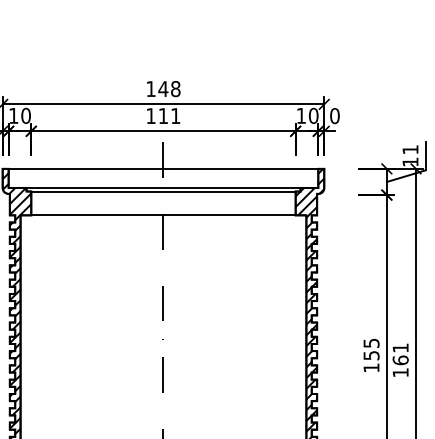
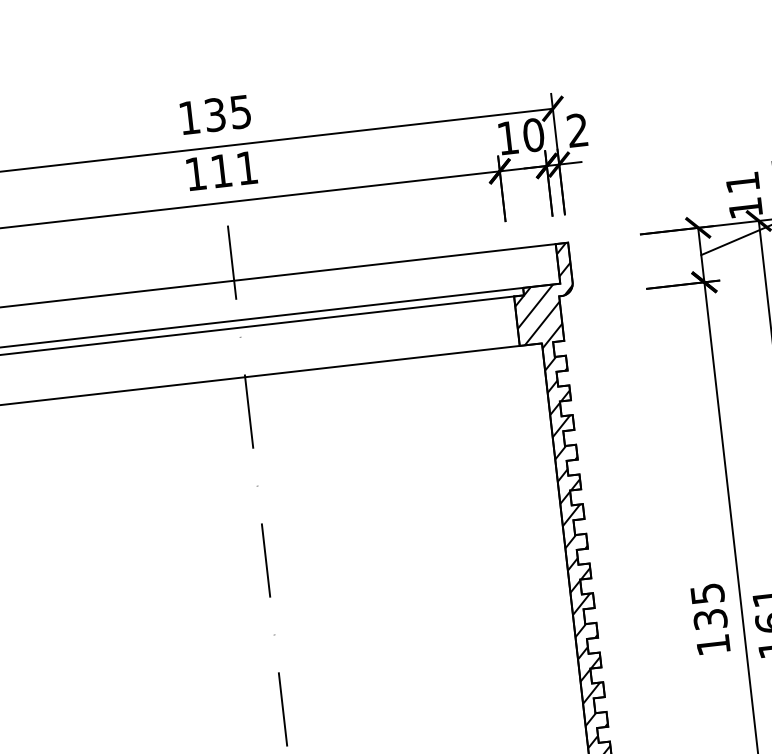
text: (169, 89) -> (227, 114), 148 -> 135
text: (334, 116) -> (576, 131), 0 -> 2
text: (370, 355) -> (708, 619), 155 -> 135

